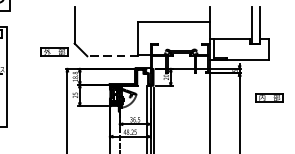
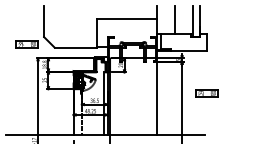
line: (230, 22) -> (174, 19), added
line: (112, 56) -> (75, 47), dashed -> solid
part: (268, 97) -> (206, 93), moved

